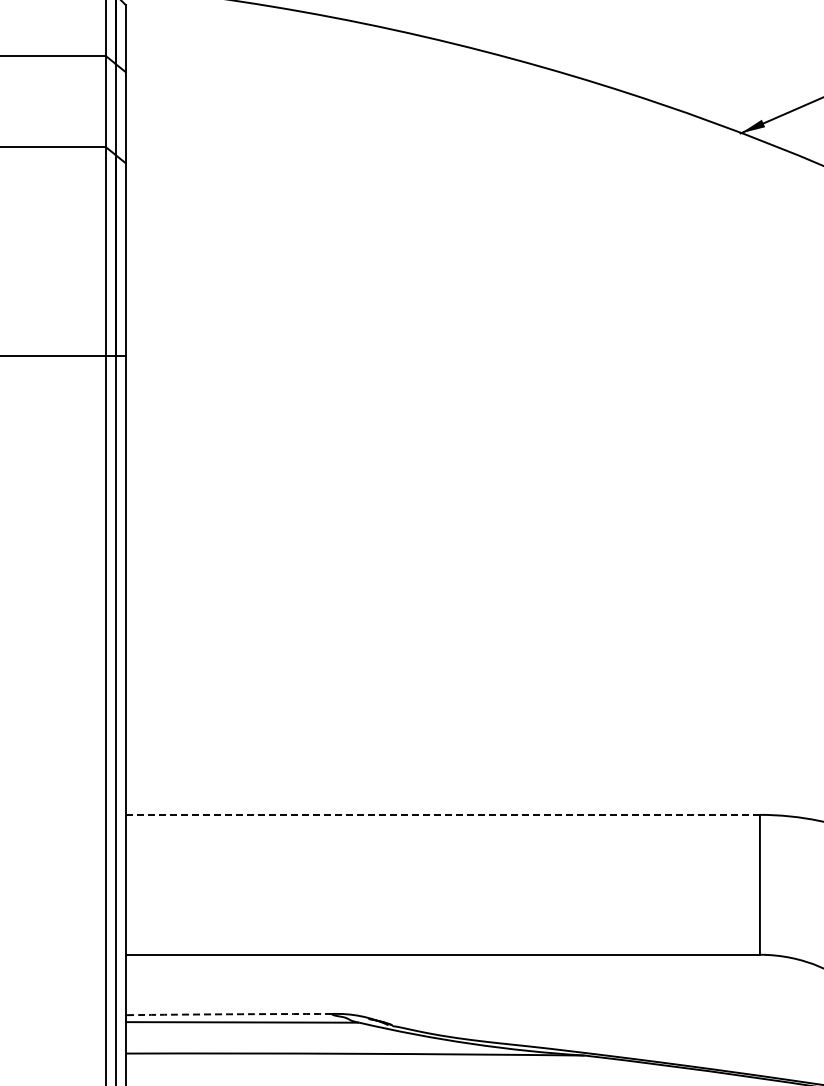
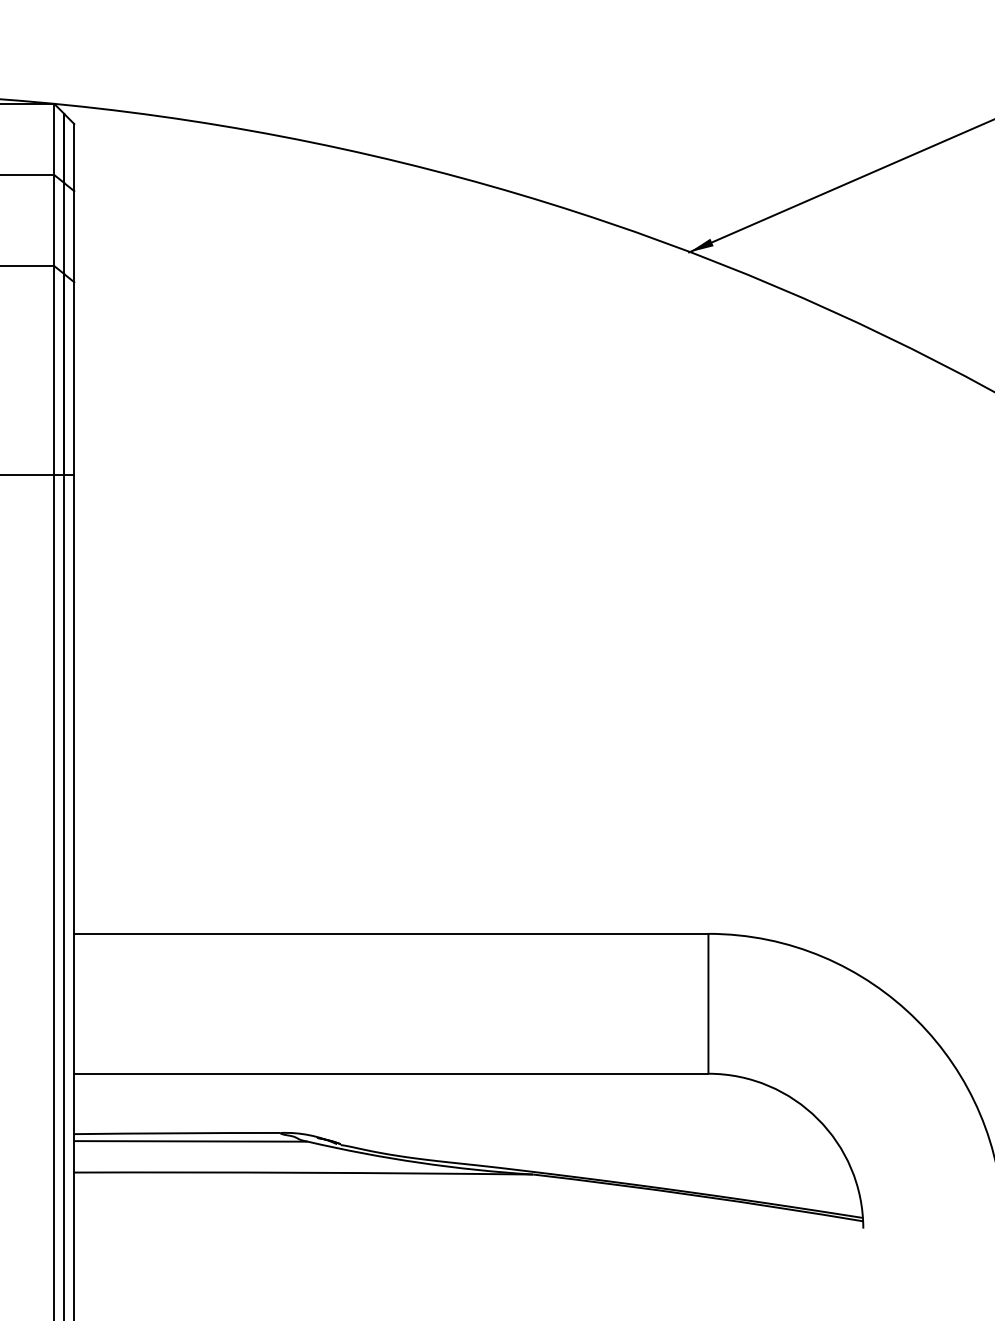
line: (442, 814) -> (390, 933), dashed -> solid
arc: (229, 1014) -> (177, 1133), dashed -> solid

